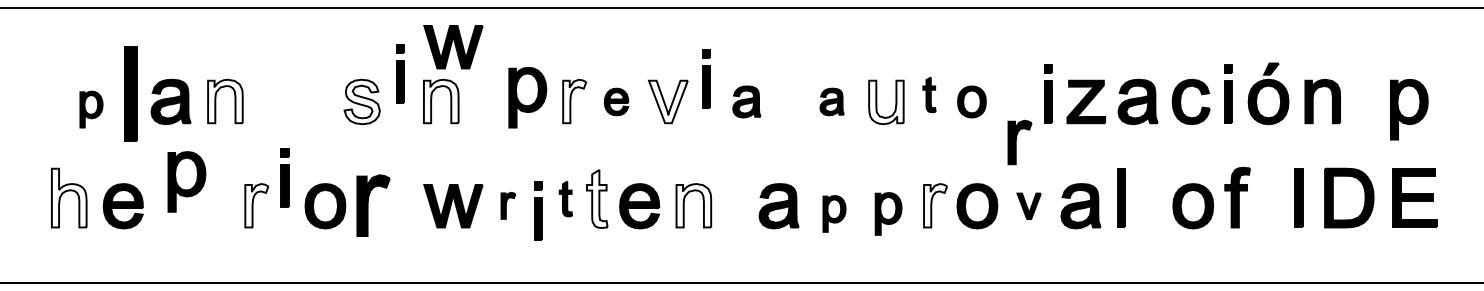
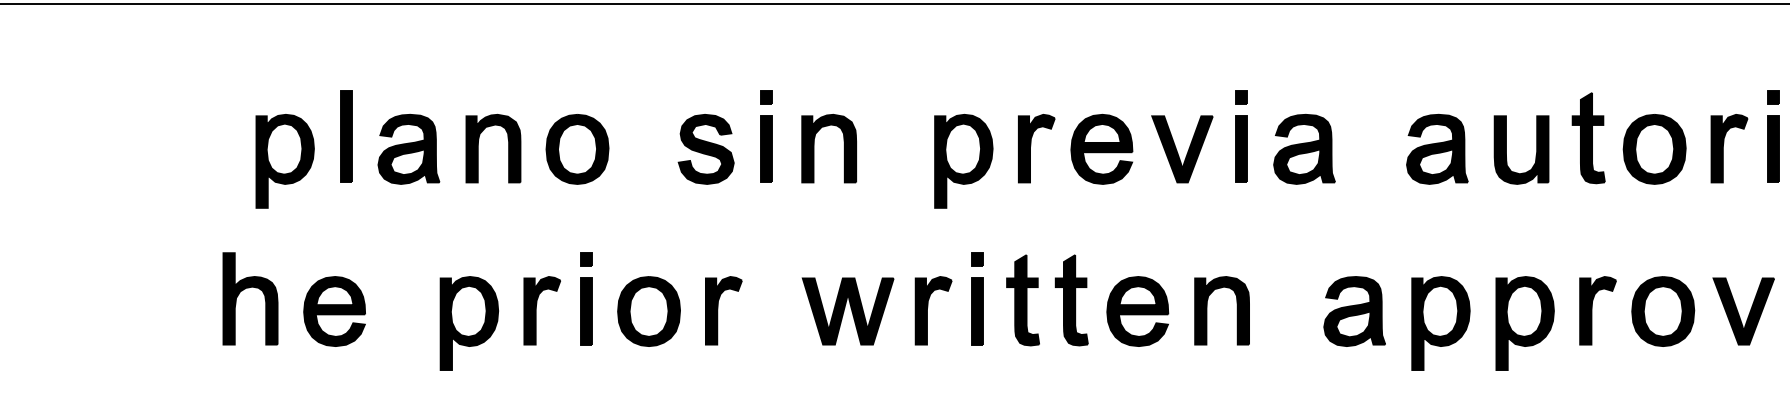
part: (453, 47) -> (848, 64), removed
part: (400, 73) -> (765, 136), moved
part: (706, 78) -> (1241, 136), moved
part: (130, 93) -> (345, 136), size x0.62
part: (929, 94) -> (1588, 137), size x1.67
part: (527, 97) -> (963, 161), moved
fill: (225, 101) -> (493, 148), added
part: (279, 101) -> (577, 148), added
fill: (361, 101) -> (705, 148), added
fill: (440, 101) -> (828, 148), added
fill: (574, 101) -> (1036, 148), added
part: (616, 101) -> (1101, 148), size x1.67
fill: (667, 101) -> (1181, 148), added
part: (746, 101) -> (1304, 148), size x1.43
part: (831, 101) -> (1436, 148), size x1.67
part: (971, 101) -> (1653, 148), size x1.43
fill: (886, 102) -> (1521, 150), added
part: (91, 109) -> (285, 161), size x1.67
part: (1019, 142) -> (1728, 148), moved
part: (284, 177) -> (585, 297), moved
part: (186, 181) -> (468, 322), moved
fill: (68, 197) -> (249, 297), added
part: (565, 198) -> (1022, 299), size x1.67
fill: (596, 199) -> (1070, 301), added
fill: (256, 205) -> (541, 310), added
part: (373, 205) -> (723, 310), size x0.71
part: (508, 205) -> (933, 310), size x1.67
fill: (693, 205) -> (1221, 310), added
fill: (935, 205) -> (1597, 310), added
part: (1028, 206) -> (1742, 311), size x1.67
part: (538, 210) -> (977, 297), moved
part: (834, 213) -> (1440, 322), size x1.67
part: (888, 213) -> (1524, 322), size x1.43

